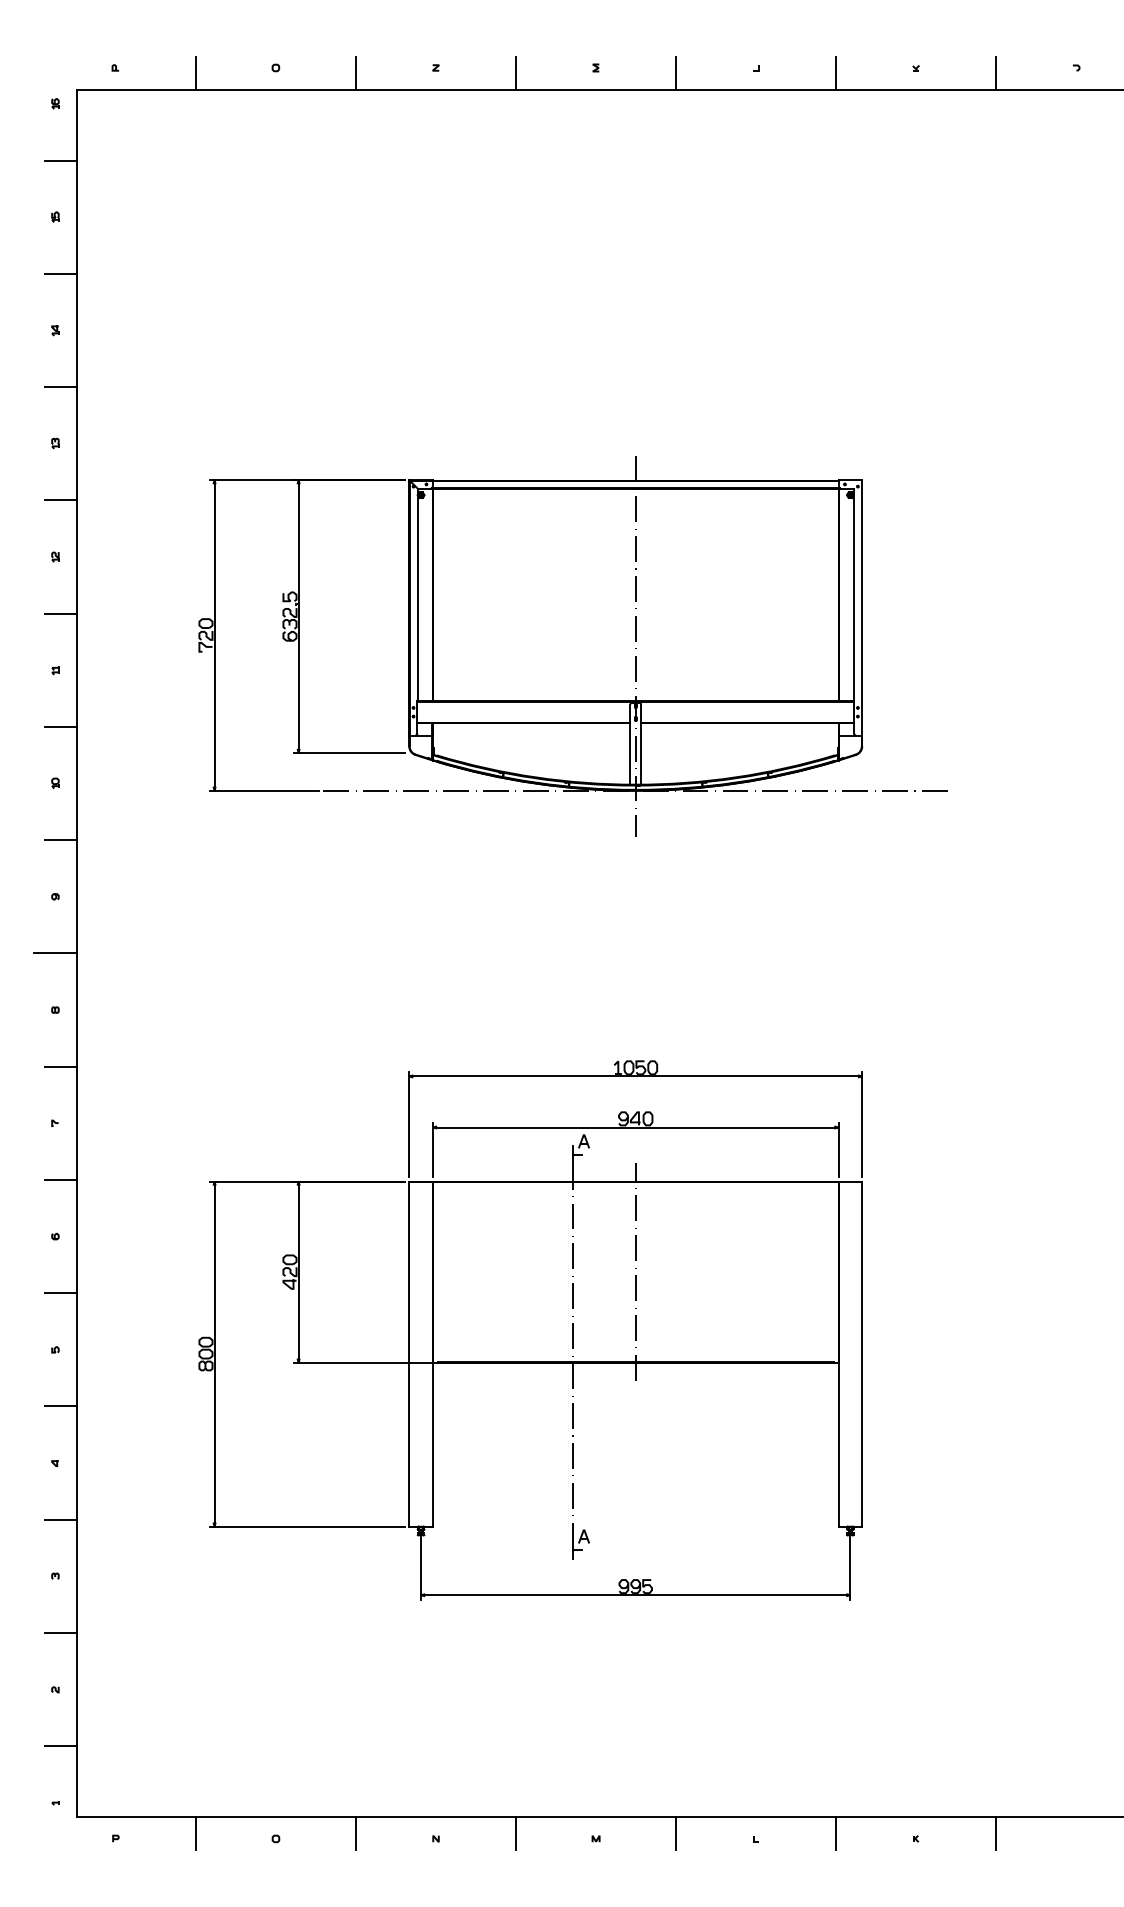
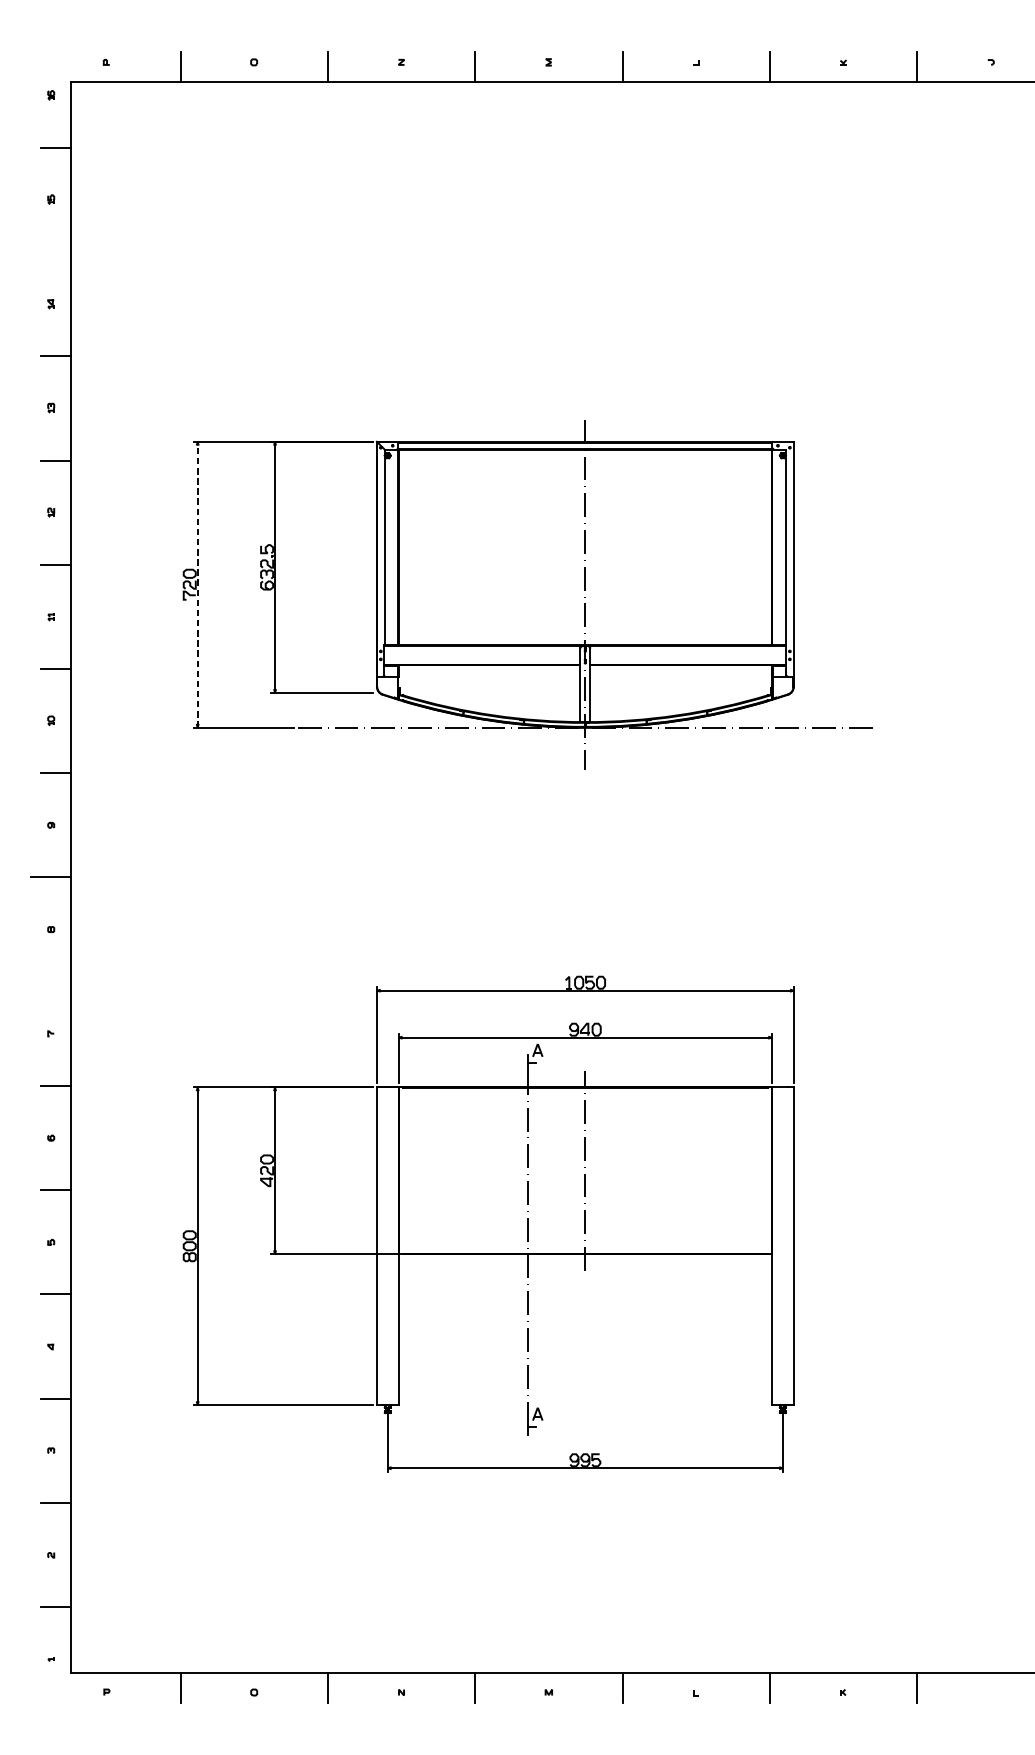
line: (60, 274) -> (55, 252), removed
line: (214, 634) -> (197, 583), solid -> dashed
line: (60, 1066) -> (55, 981), removed

